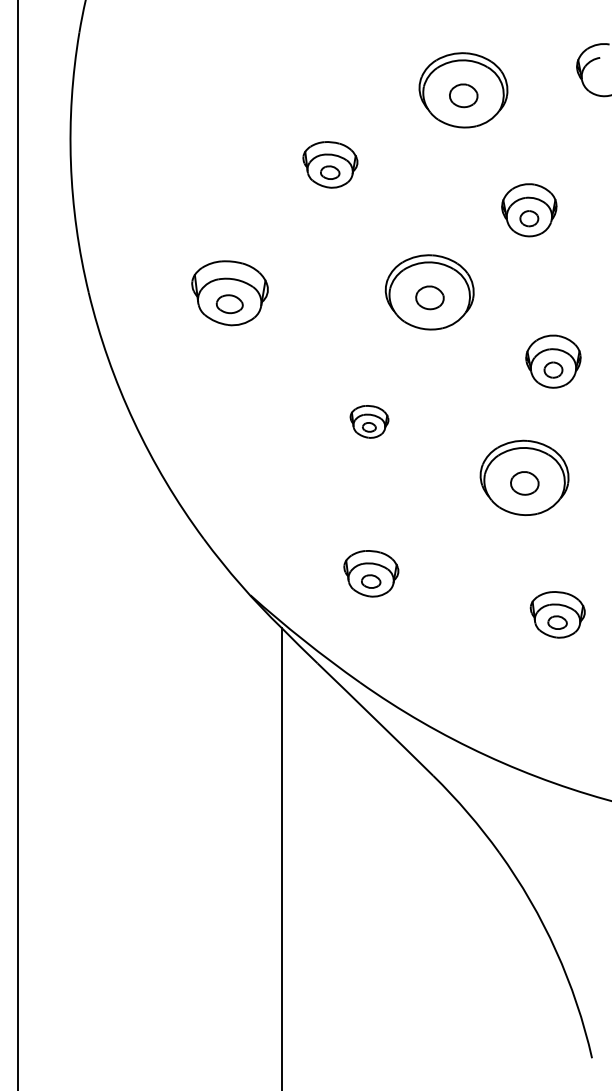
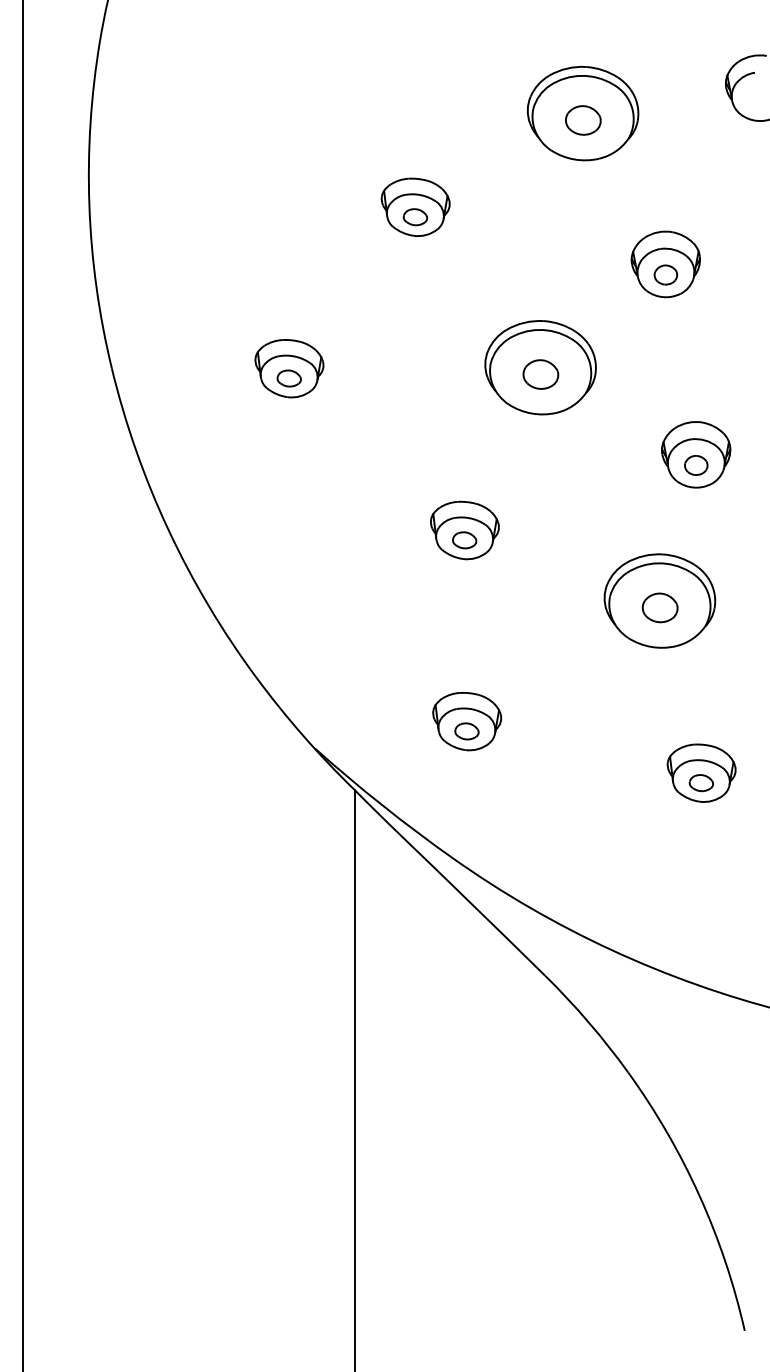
part: (229, 292) -> (288, 367), size x0.71
part: (369, 421) -> (464, 530), size x1.43

